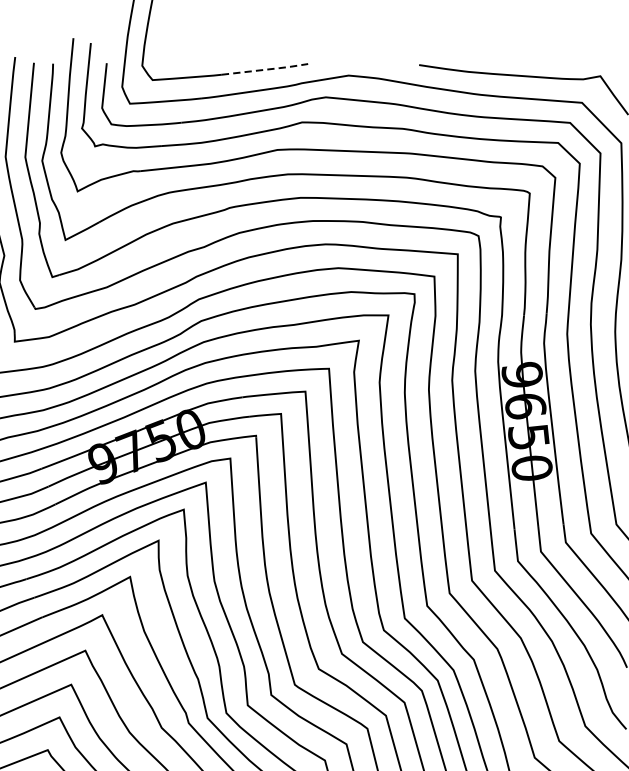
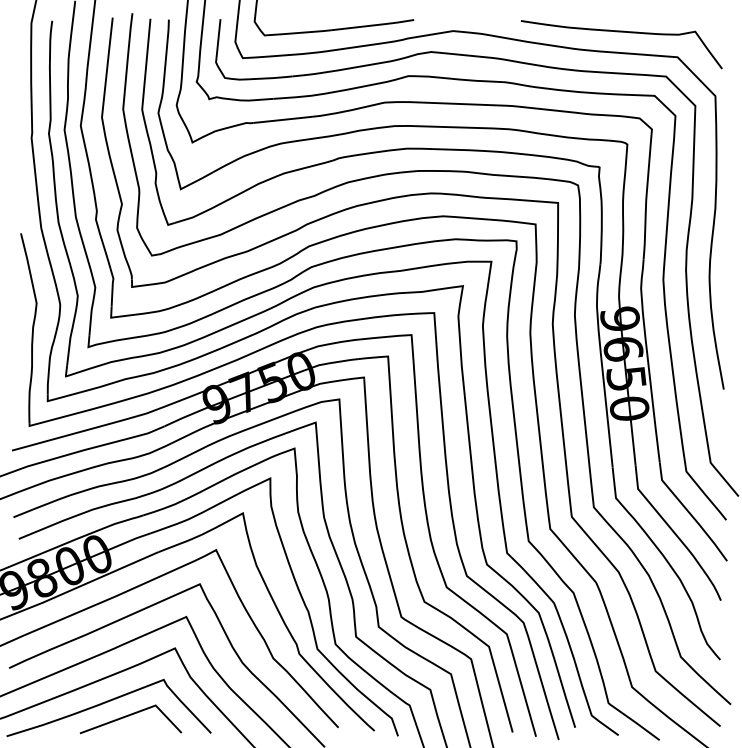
line: (266, 69) -> (374, 25), dashed -> solid

